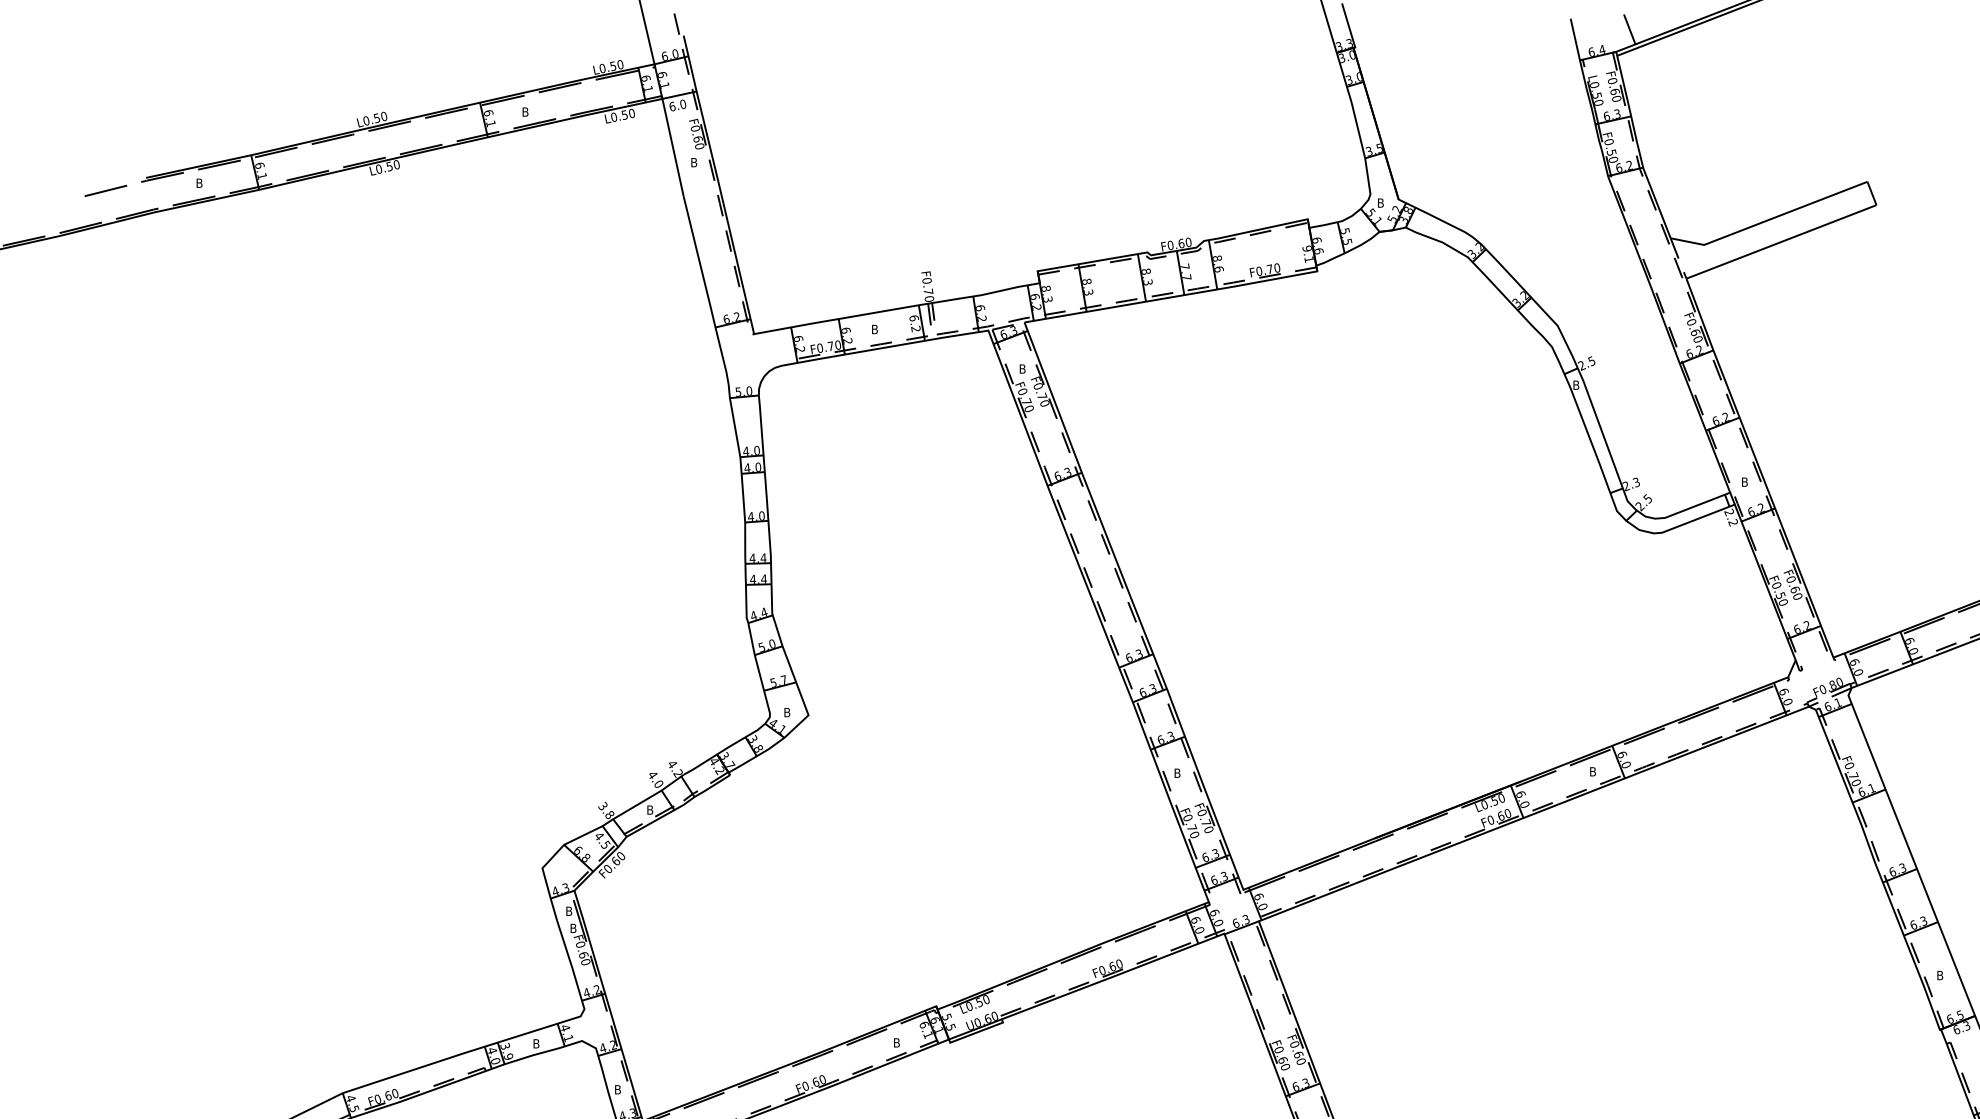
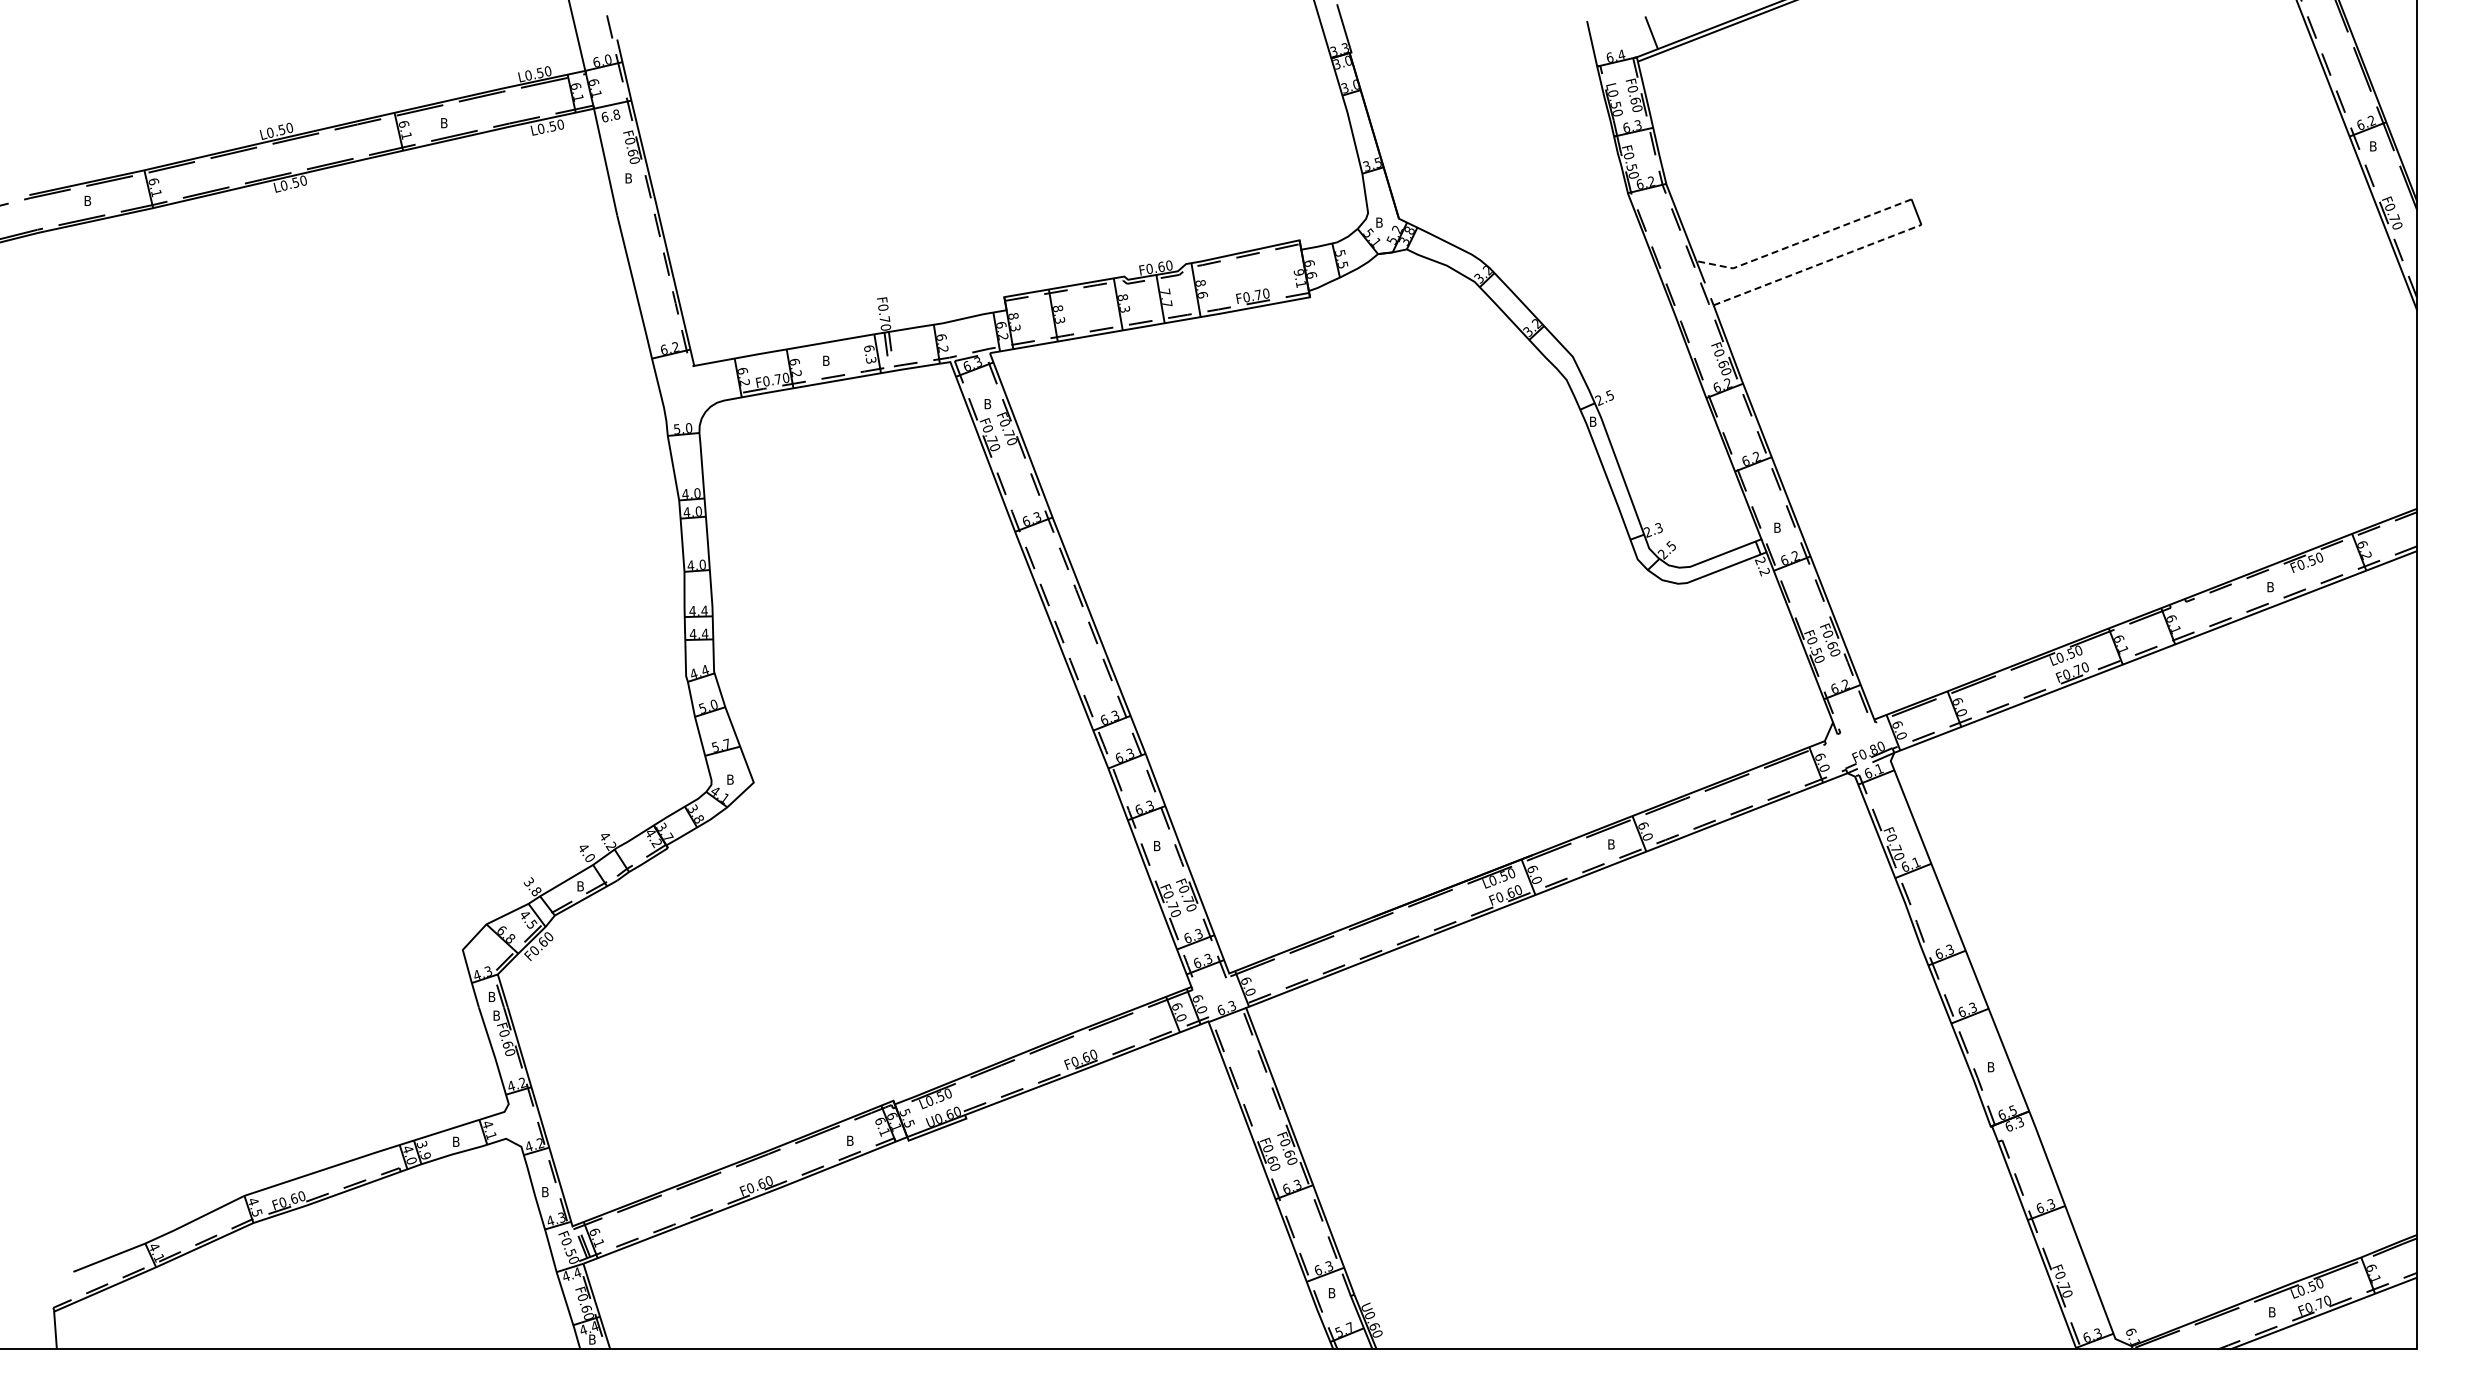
text: (683, 104) -> (616, 114), 6.0 -> 6.8
line: (1768, 220) -> (1803, 241), solid -> dashed
line: (1782, 241) -> (1818, 264), solid -> dashed
text: (915, 328) -> (870, 359), 6.2 -> 6.3

